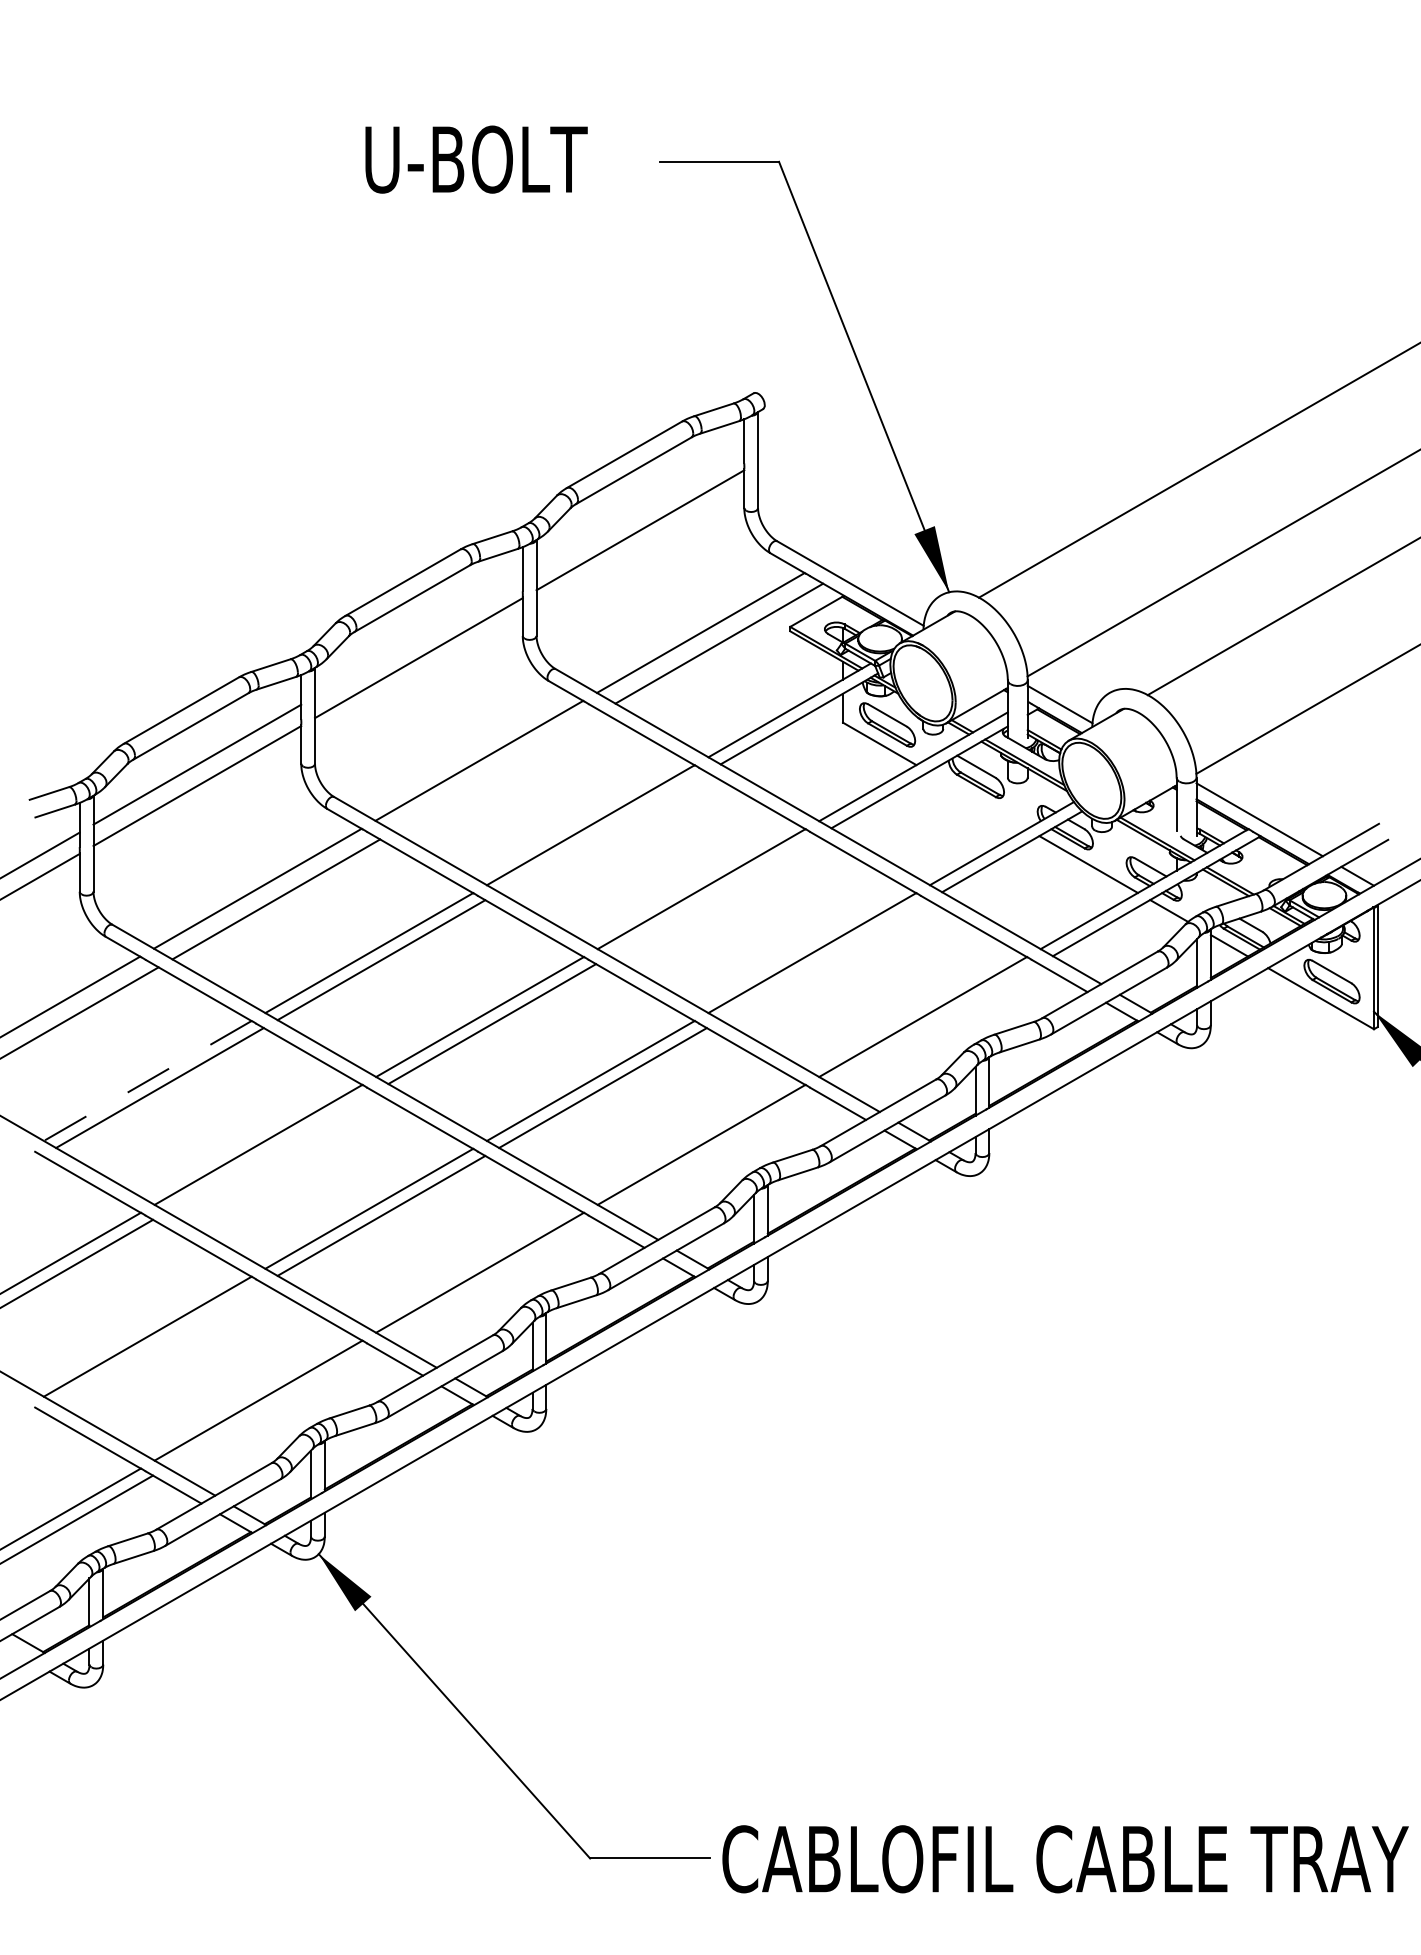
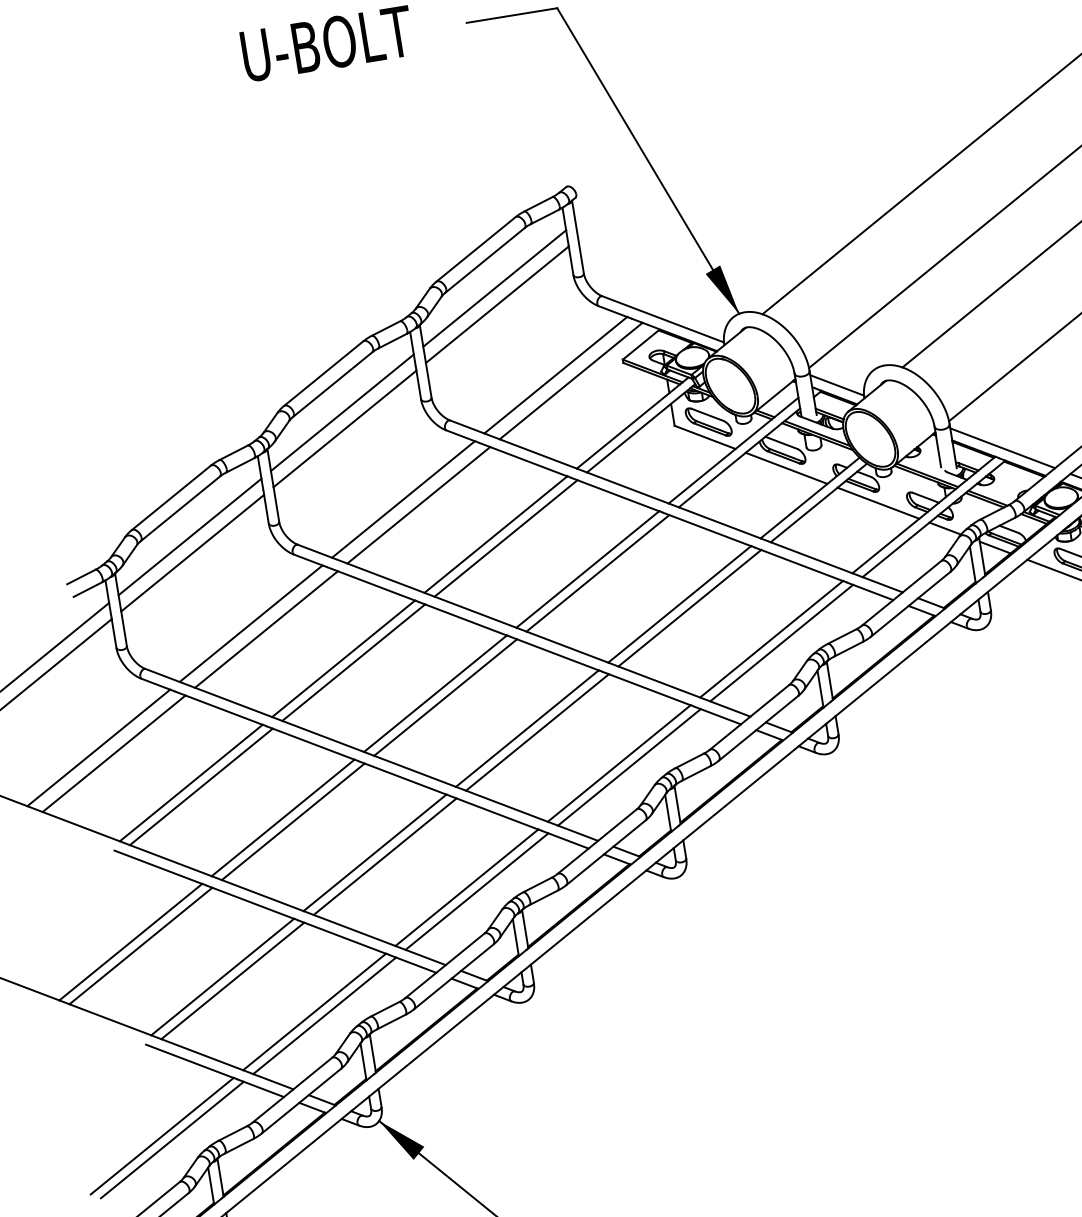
line: (640, 508) -> (494, 288), added
line: (418, 636) -> (342, 412), added
line: (497, 771) -> (418, 505), added
line: (977, 800) -> (786, 468), added
line: (602, 832) -> (505, 538), added
line: (713, 896) -> (597, 573), added
line: (824, 960) -> (689, 608), added
line: (935, 1024) -> (781, 643), added
line: (147, 1081) -> (191, 783), dashed -> solid
line: (270, 1151) -> (293, 821), added
line: (713, 1151) -> (629, 767), added
line: (492, 1279) -> (477, 891), added
line: (159, 1343) -> (232, 980), added
line: (270, 1407) -> (324, 1015), added

